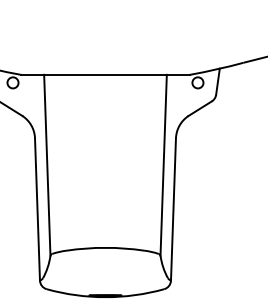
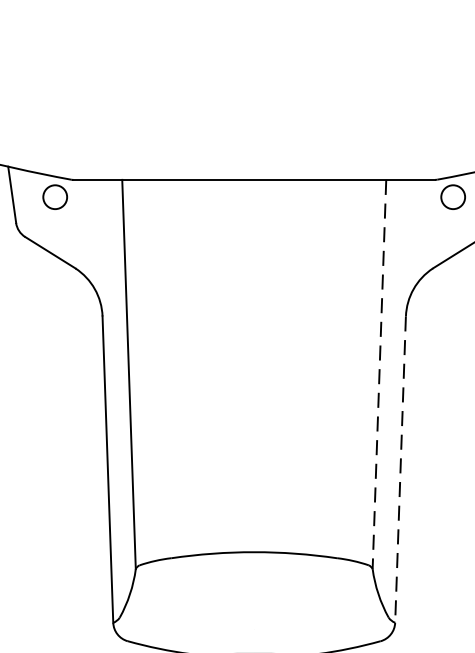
line: (163, 165) -> (379, 375), solid -> dashed
line: (173, 209) -> (400, 469), solid -> dashed

